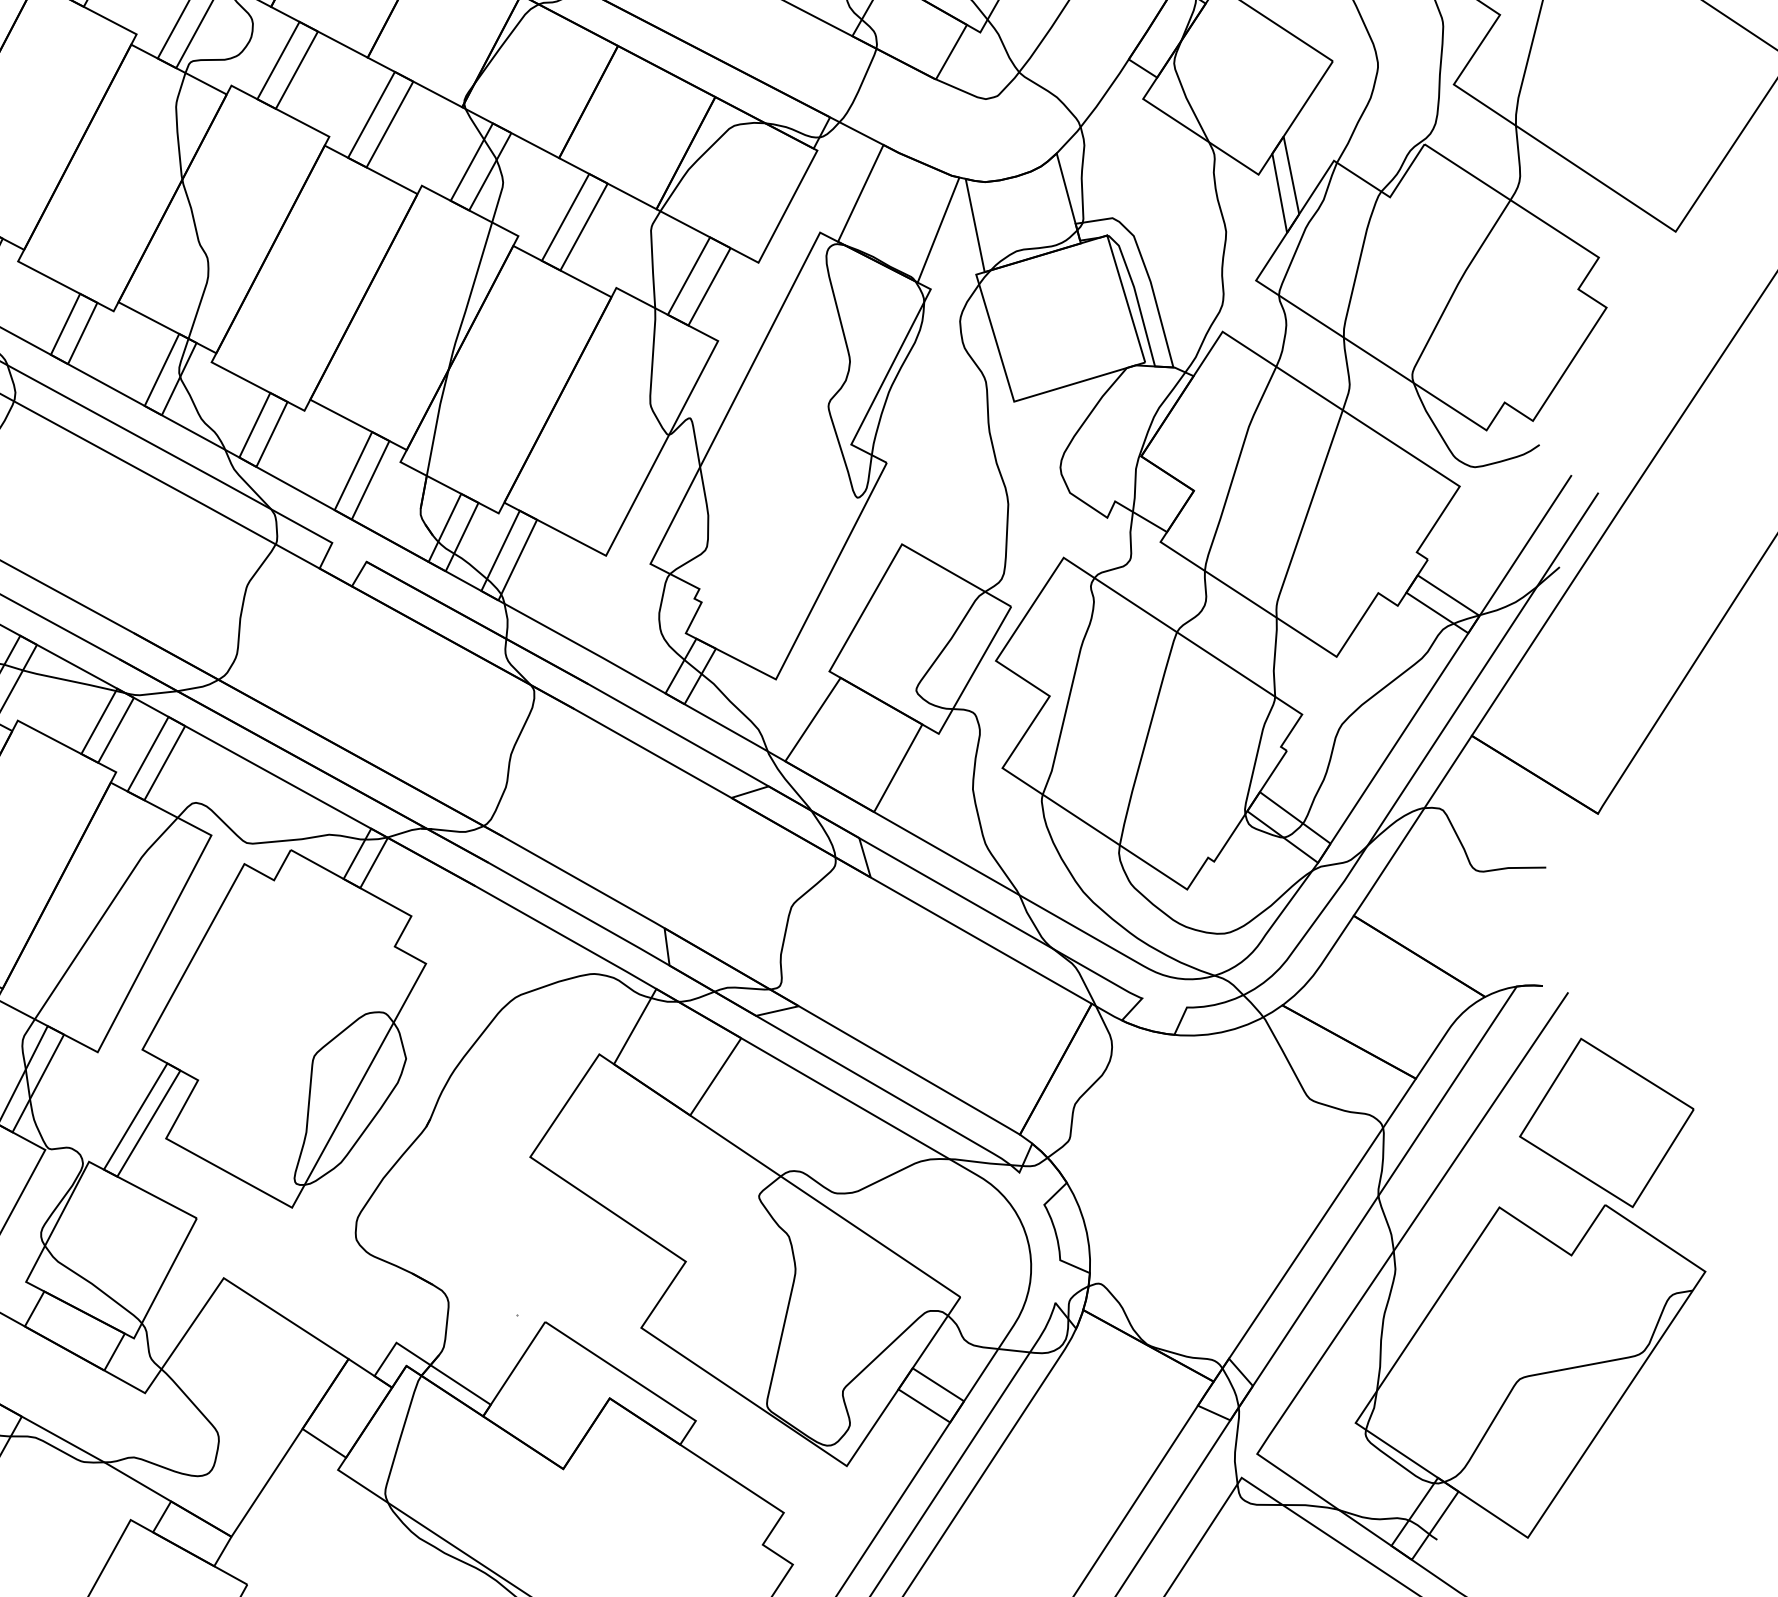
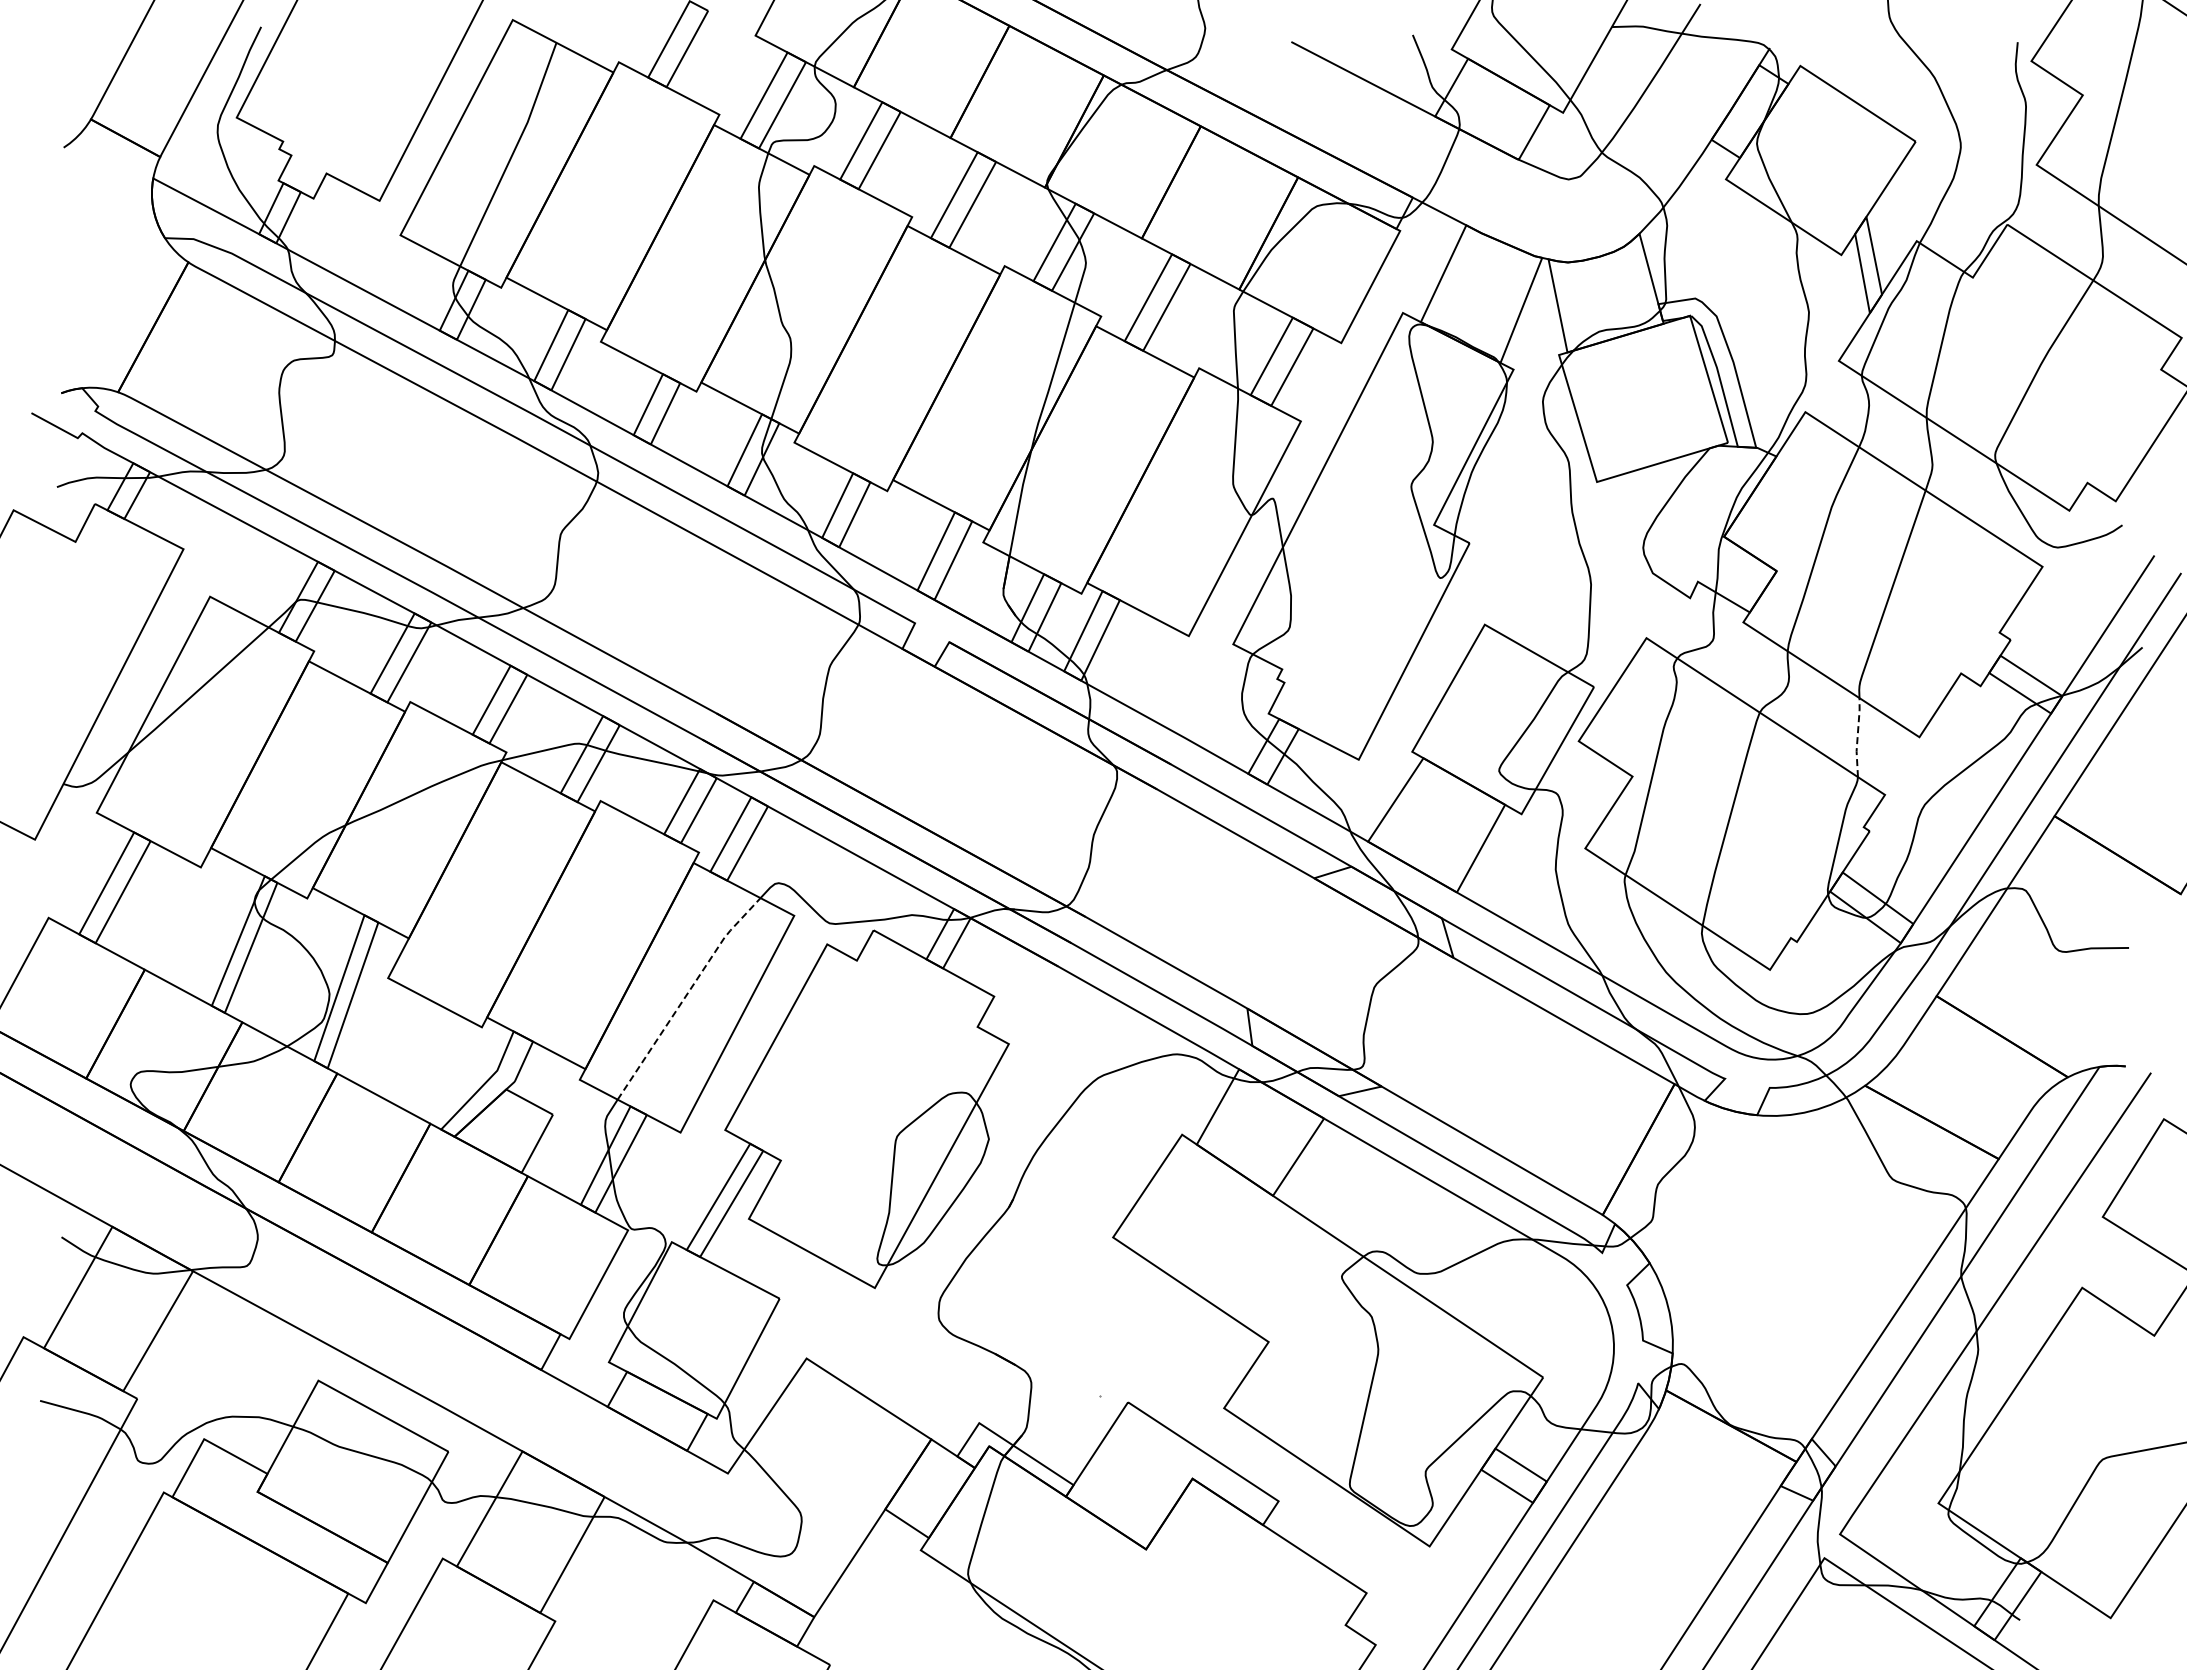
line: (1274, 657) -> (1857, 737), solid -> dashed
line: (104, 914) -> (687, 994), solid -> dashed

